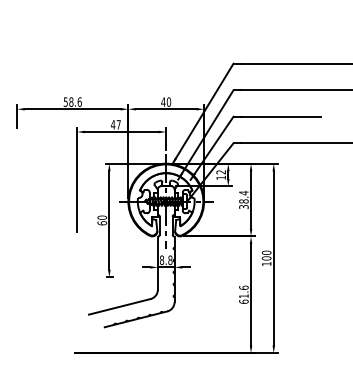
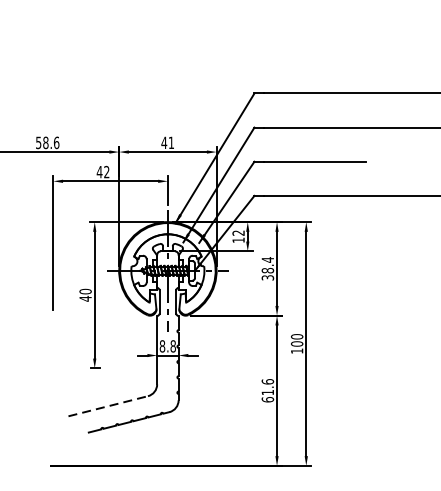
text: (168, 101) -> (170, 142), 40 -> 41
text: (118, 124) -> (106, 171), 47 -> 42
text: (102, 223) -> (85, 299), 60 -> 40
line: (119, 306) -> (107, 405), solid -> dashed

